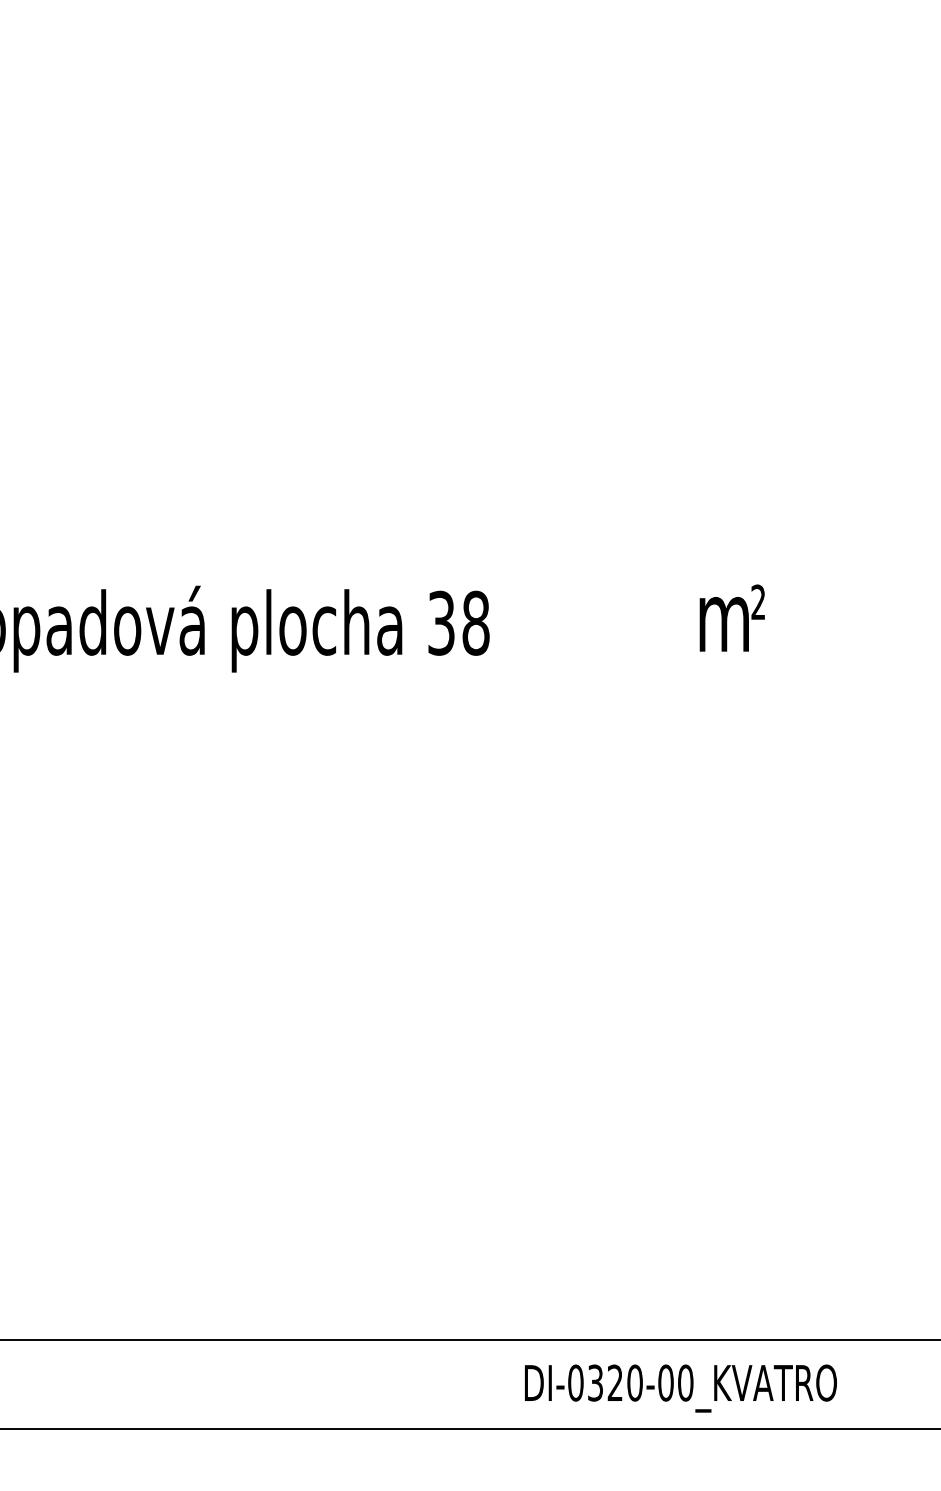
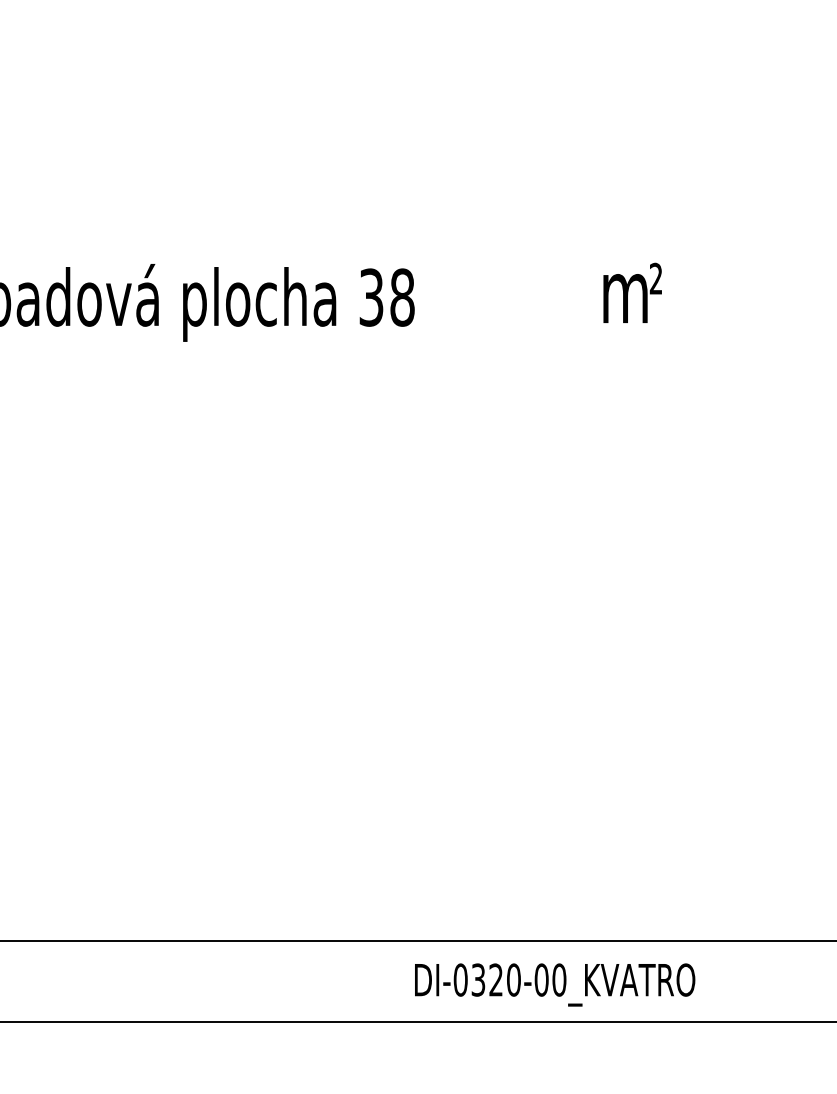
text: (680, 1388) -> (554, 984), moved

